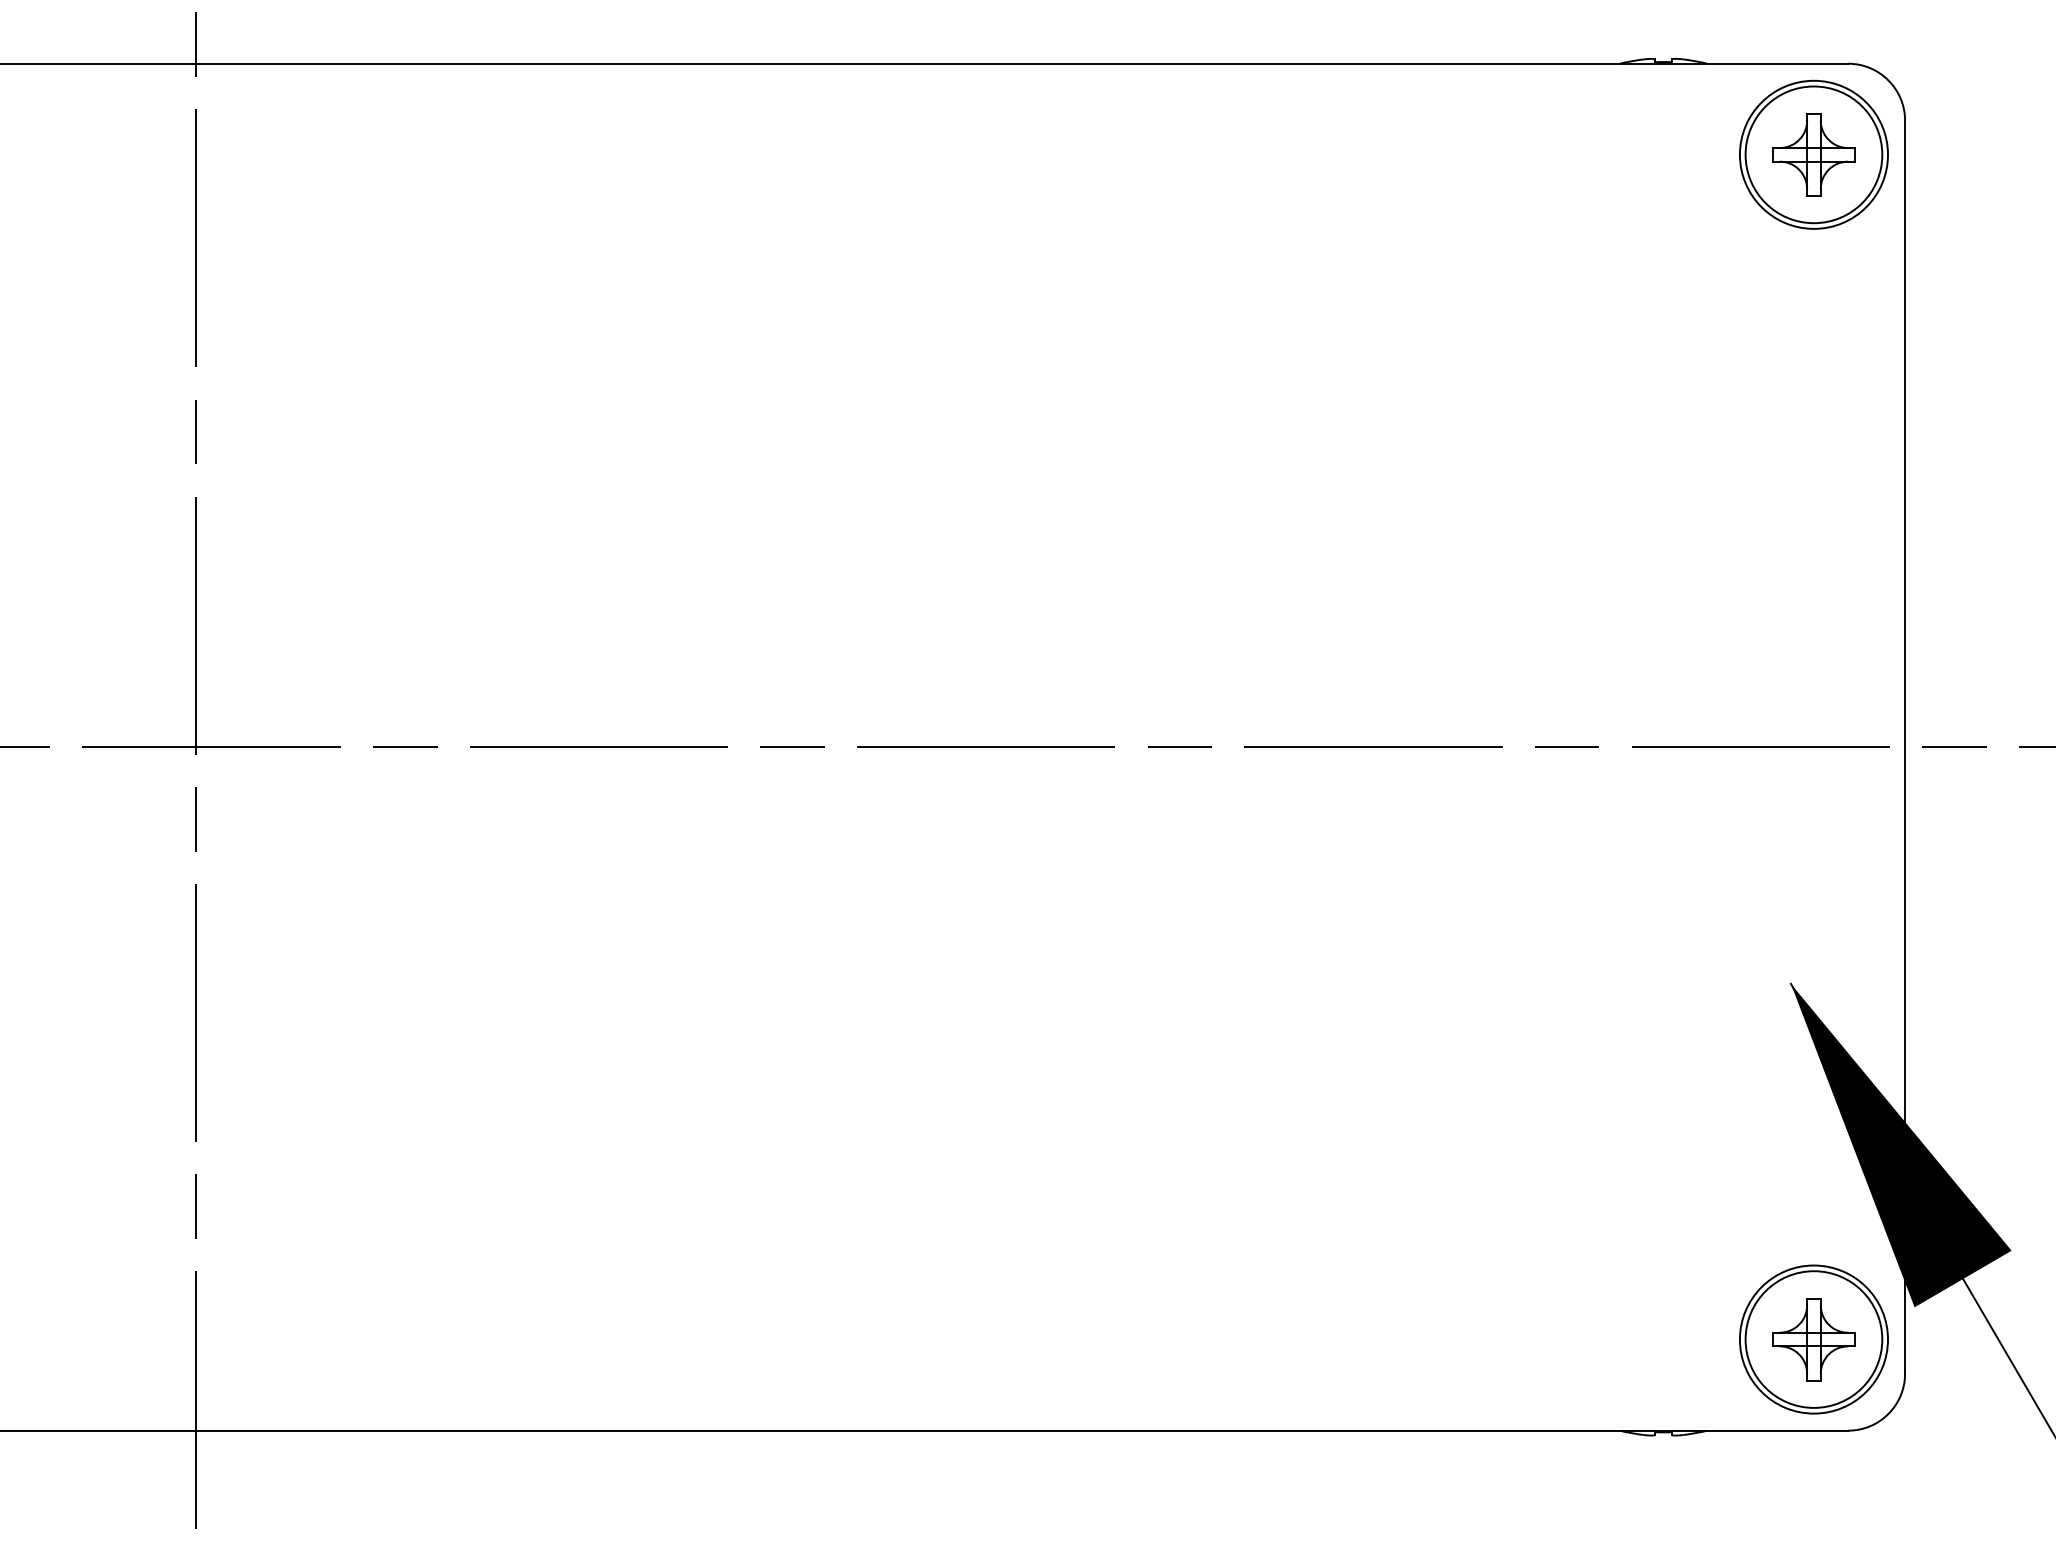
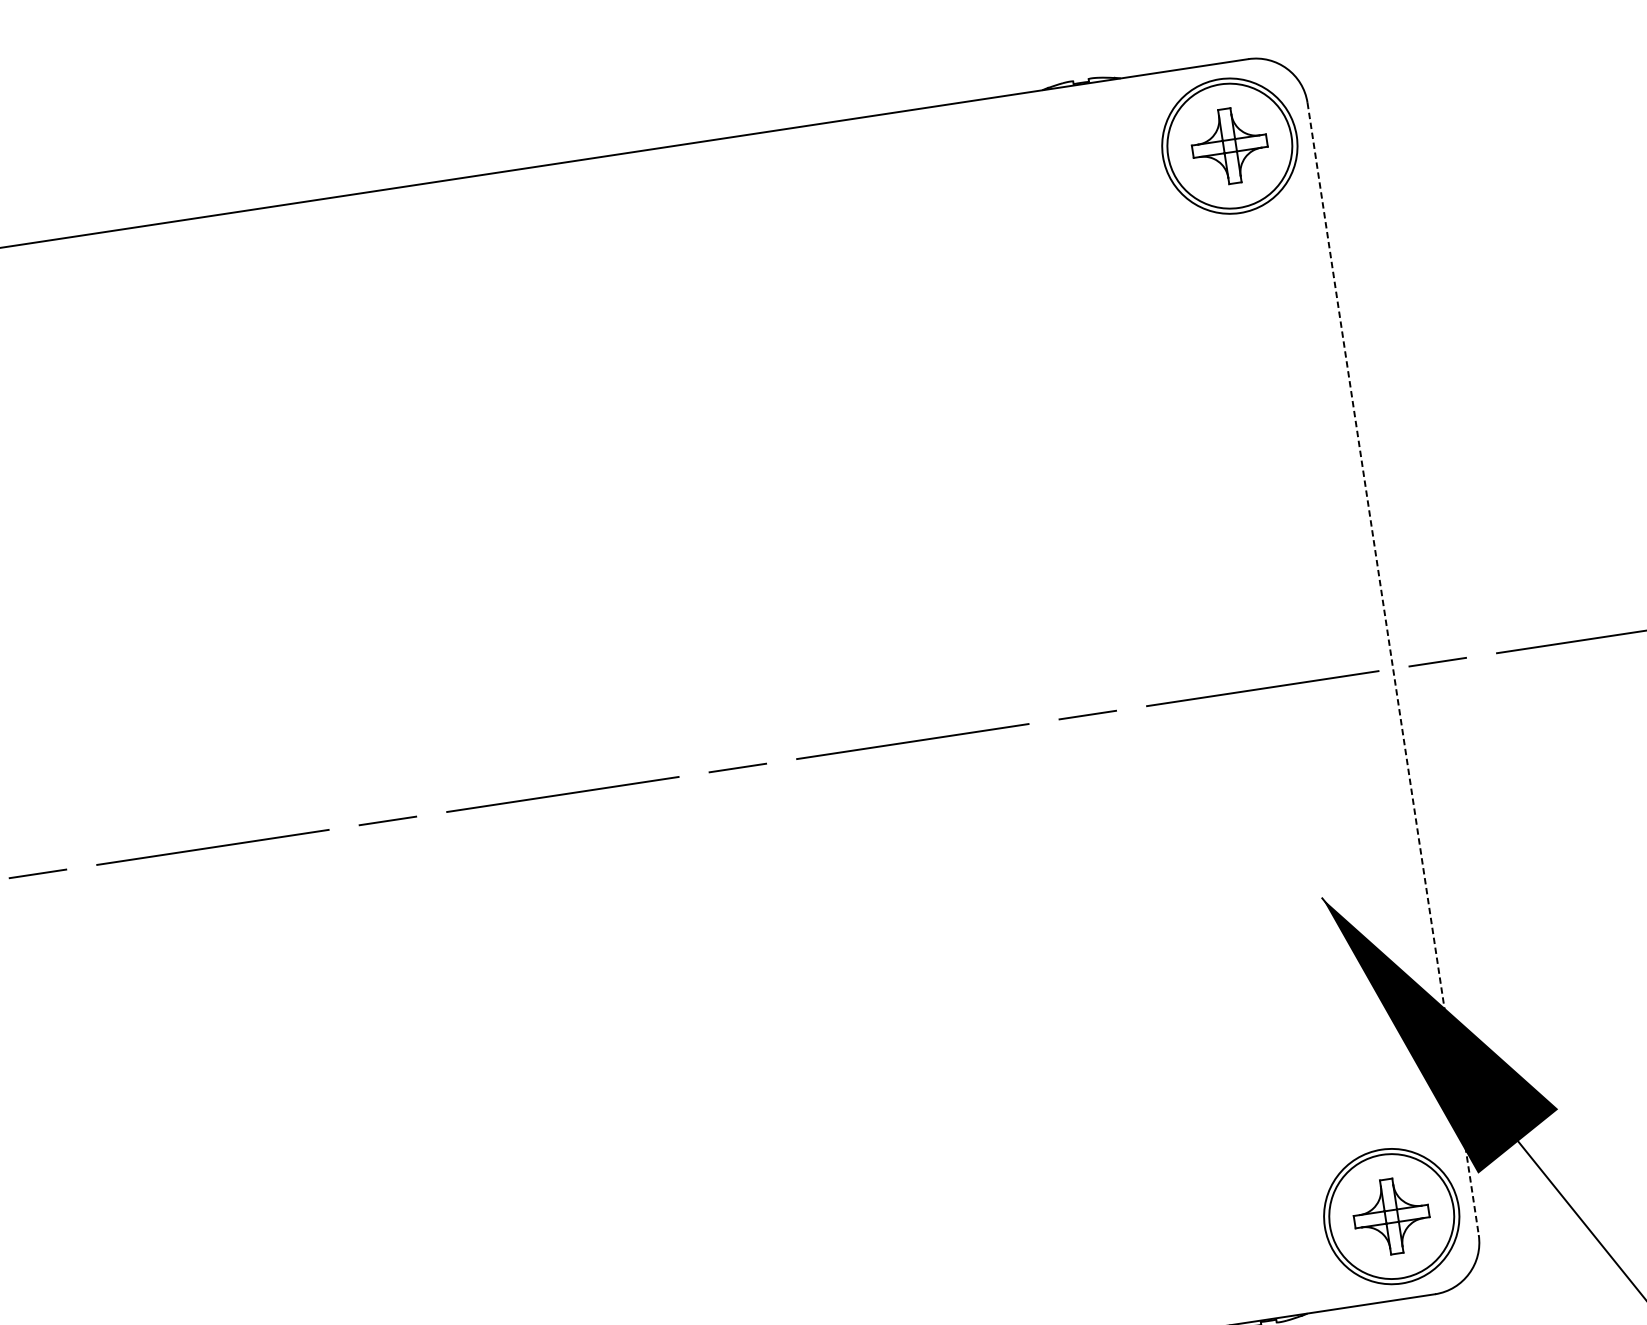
line: (1905, 747) -> (1393, 669), solid -> dashed

